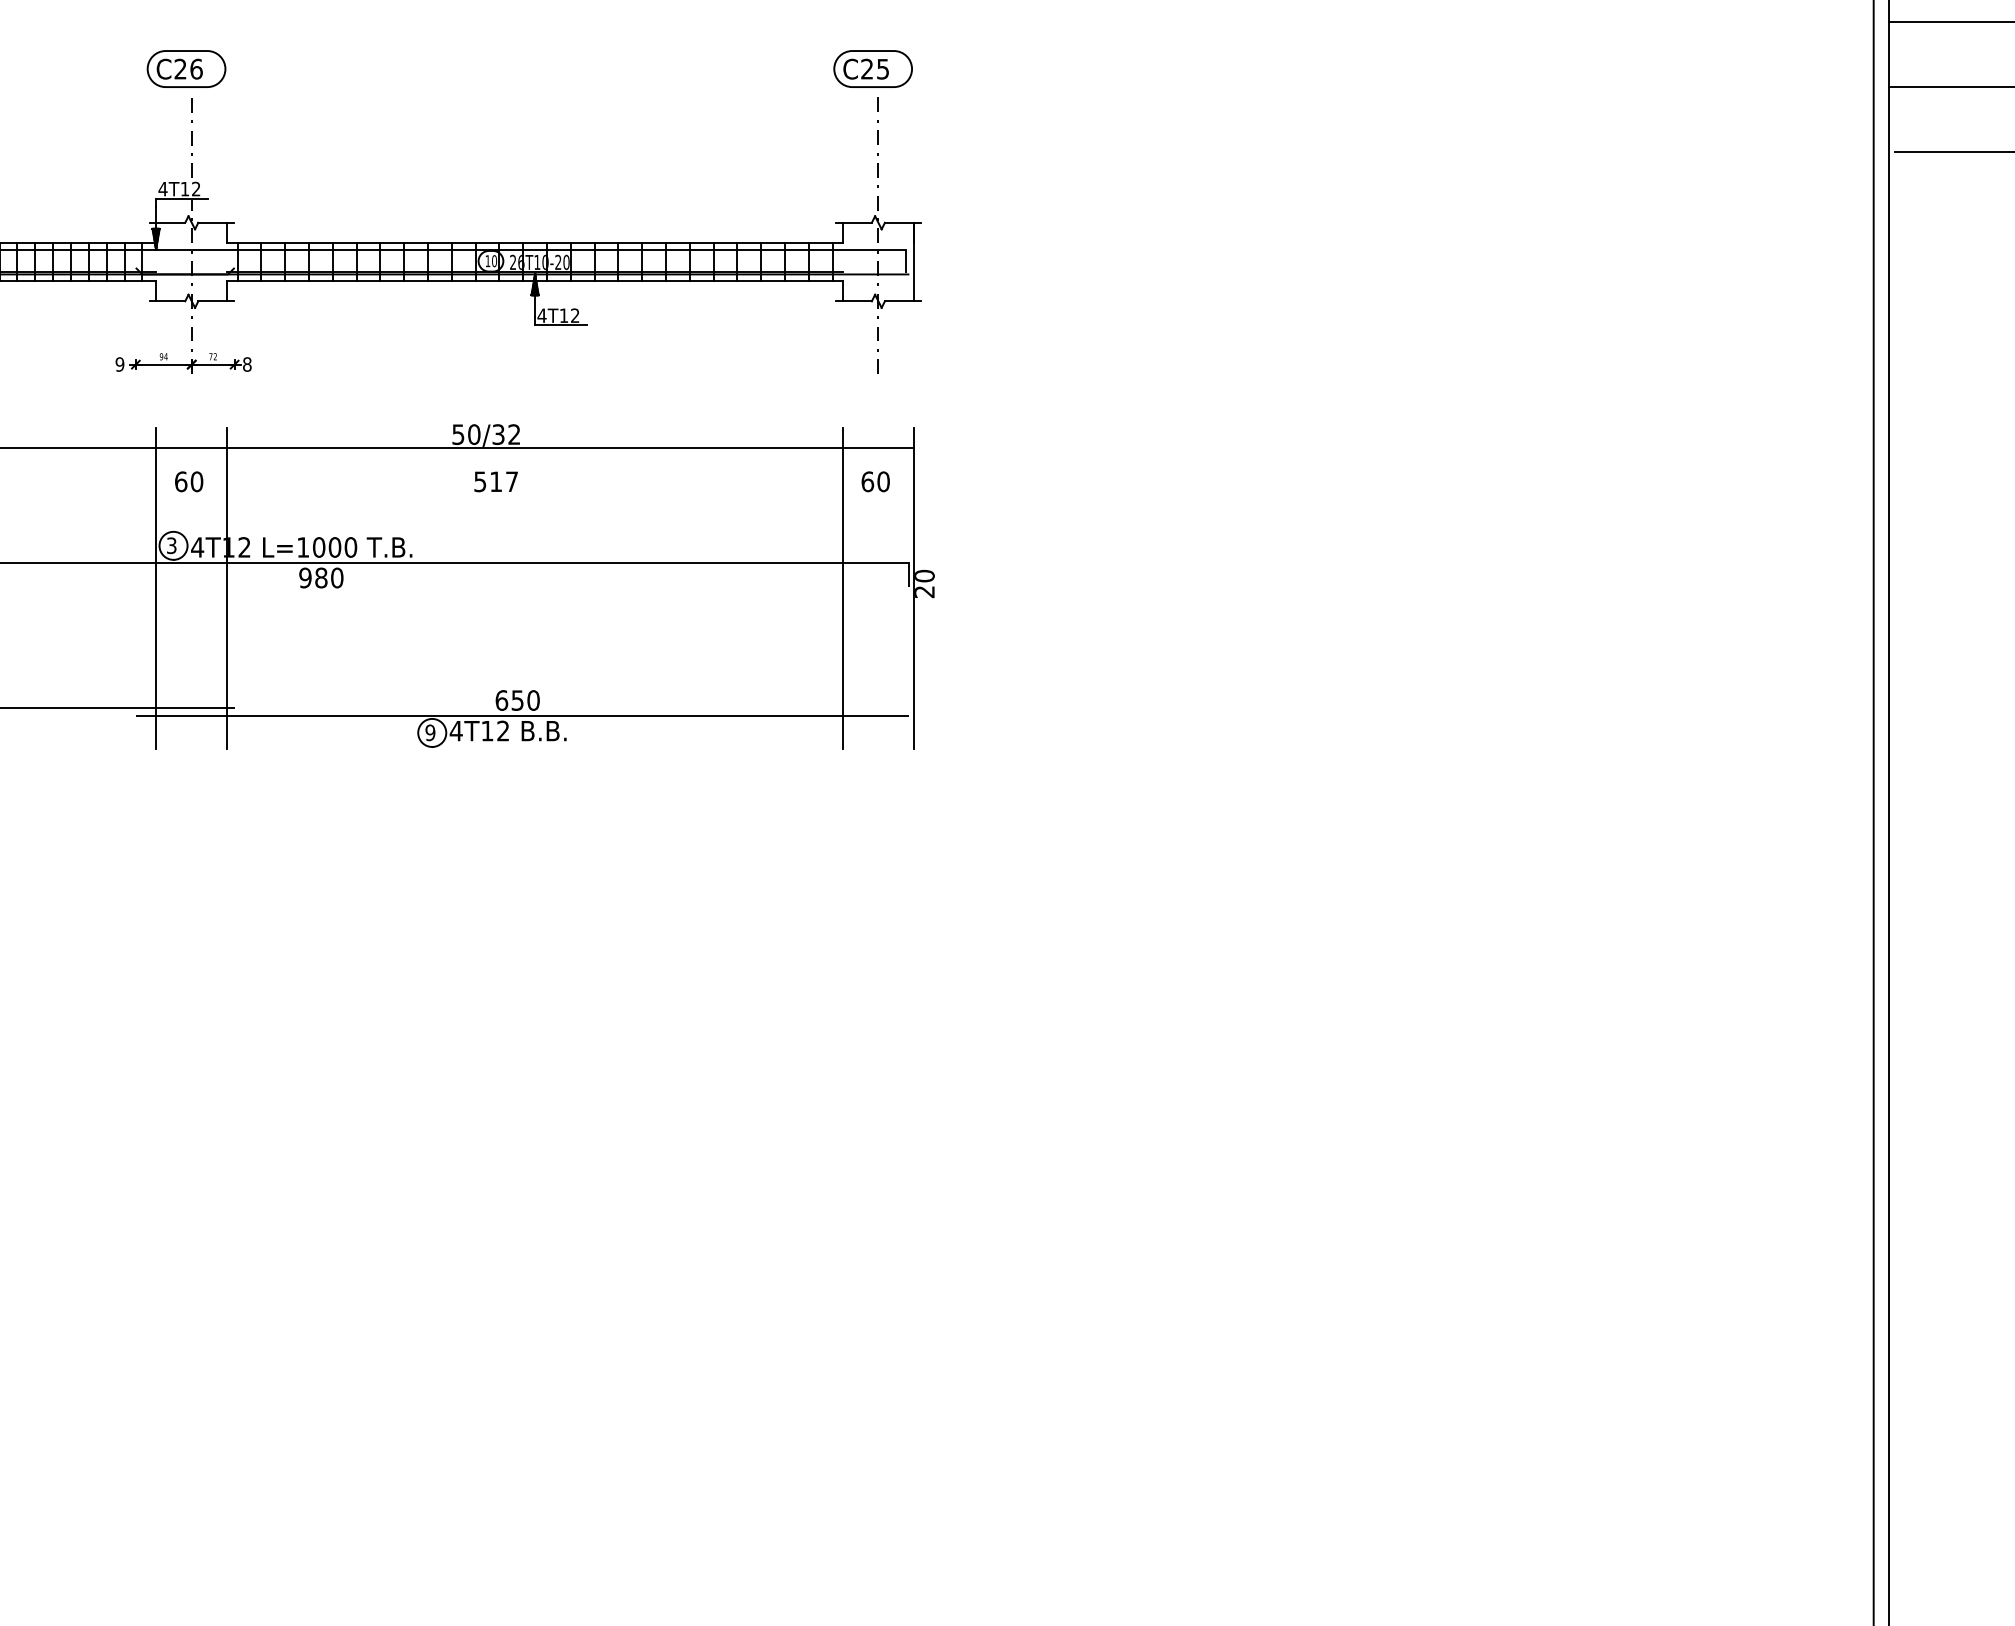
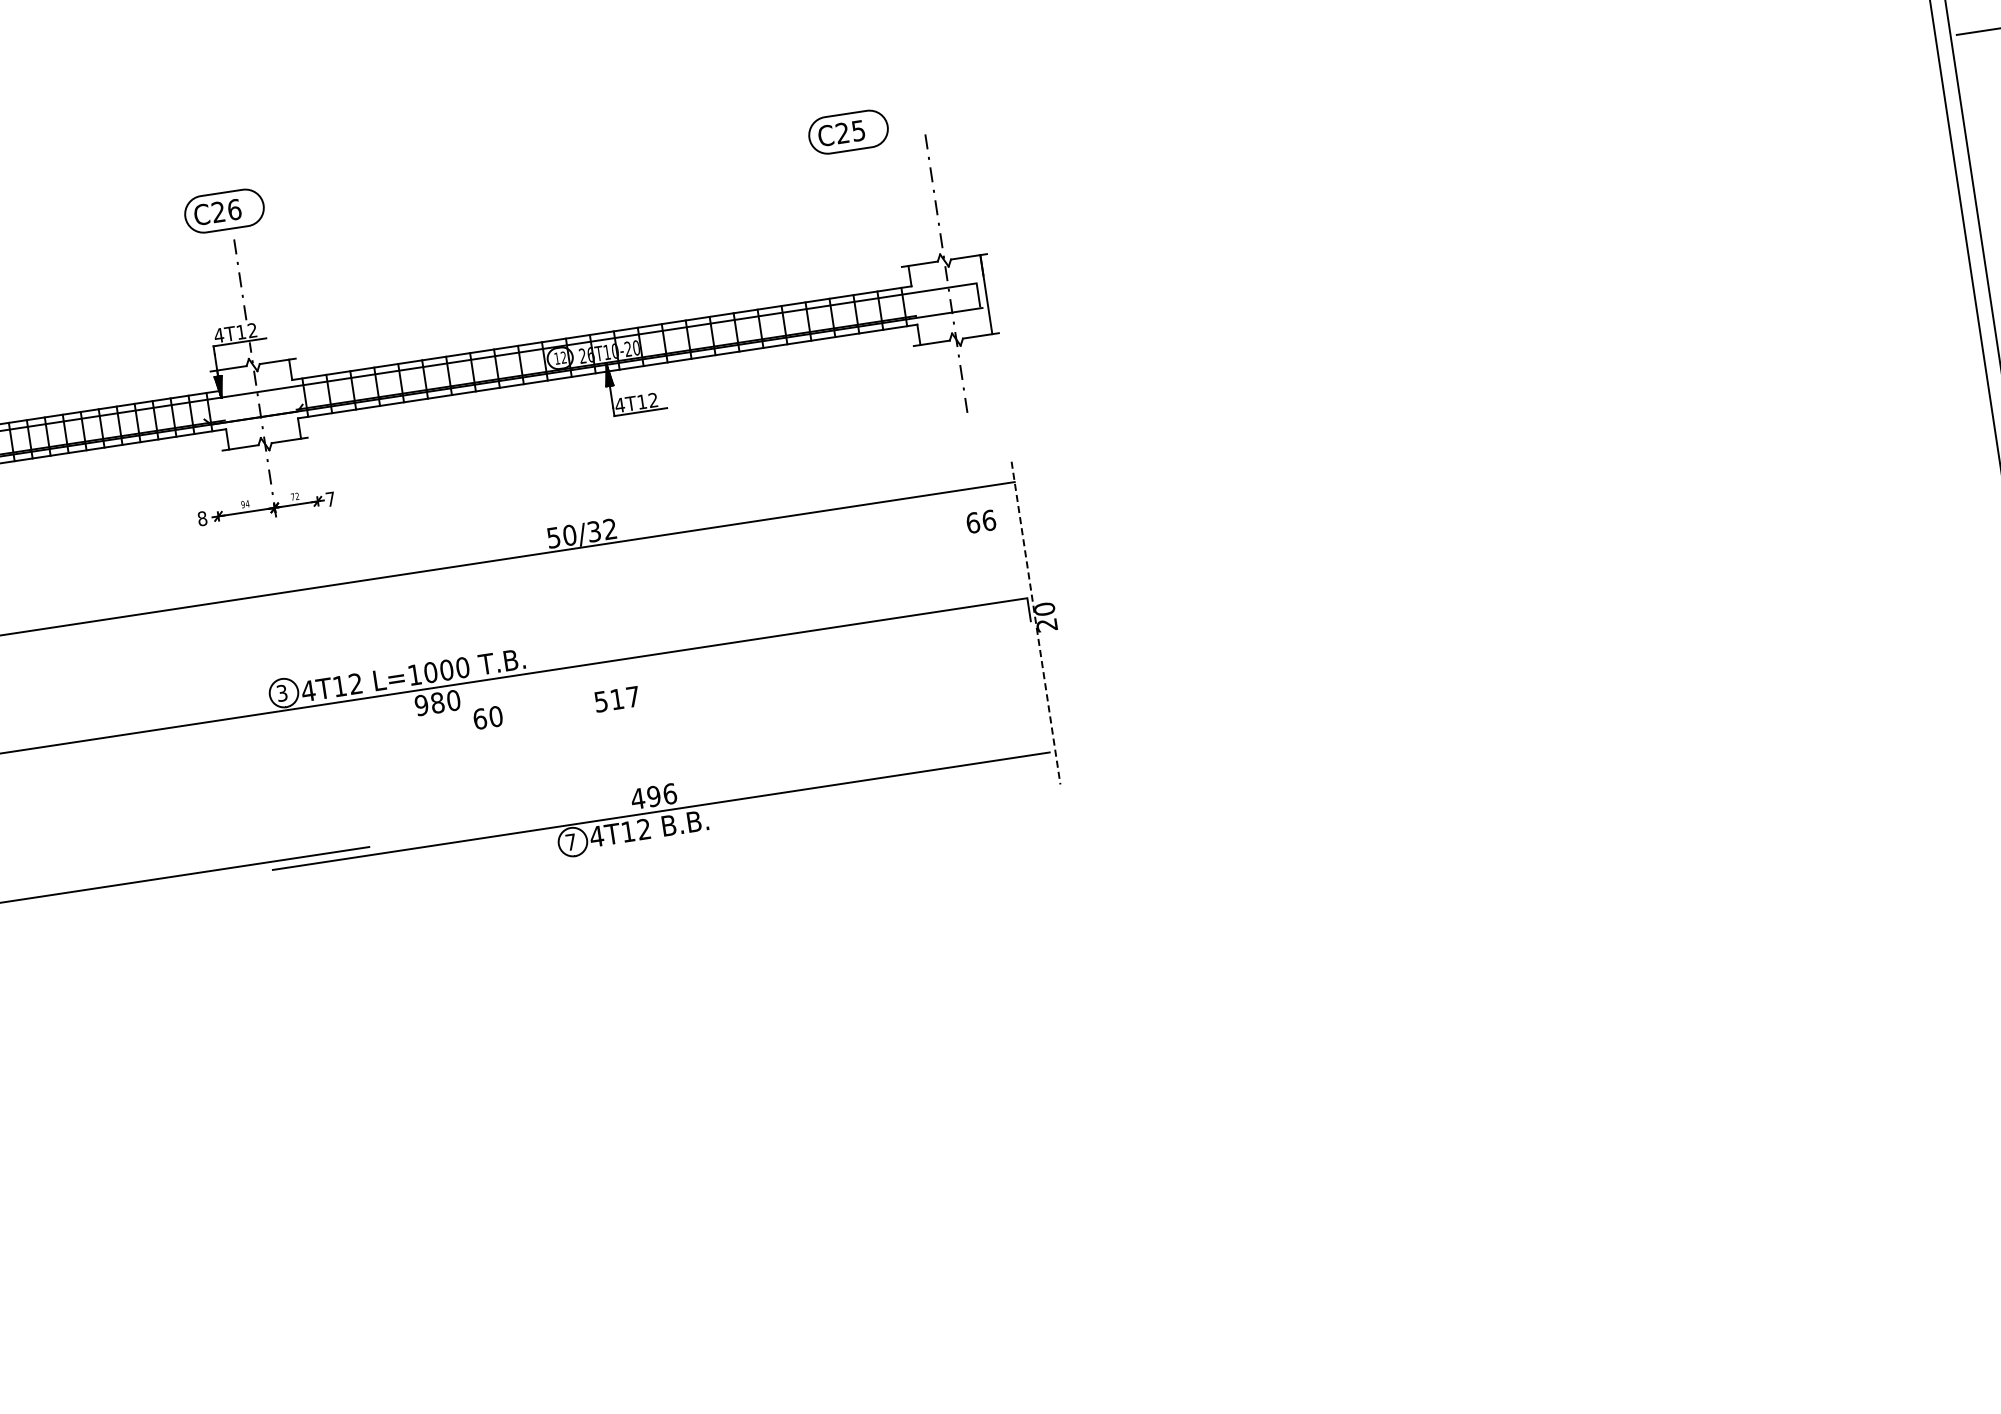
part: (872, 68) -> (847, 131), moved
text: (494, 261) -> (563, 357), 10 -> 12
text: (119, 364) -> (201, 518), 9 -> 8
text: (247, 364) -> (330, 499), 8 -> 7
text: (189, 481) -> (488, 717), moved
text: (495, 481) -> (616, 699), moved
text: (883, 481) -> (988, 520), 60 -> 66
line: (156, 588) -> (273, 738), removed
line: (227, 588) -> (344, 727), removed
line: (842, 588) -> (963, 634), removed
line: (914, 588) -> (1036, 623), solid -> dashed
text: (517, 700) -> (653, 796), 650 -> 496
text: (430, 732) -> (571, 841), 9 -> 7

